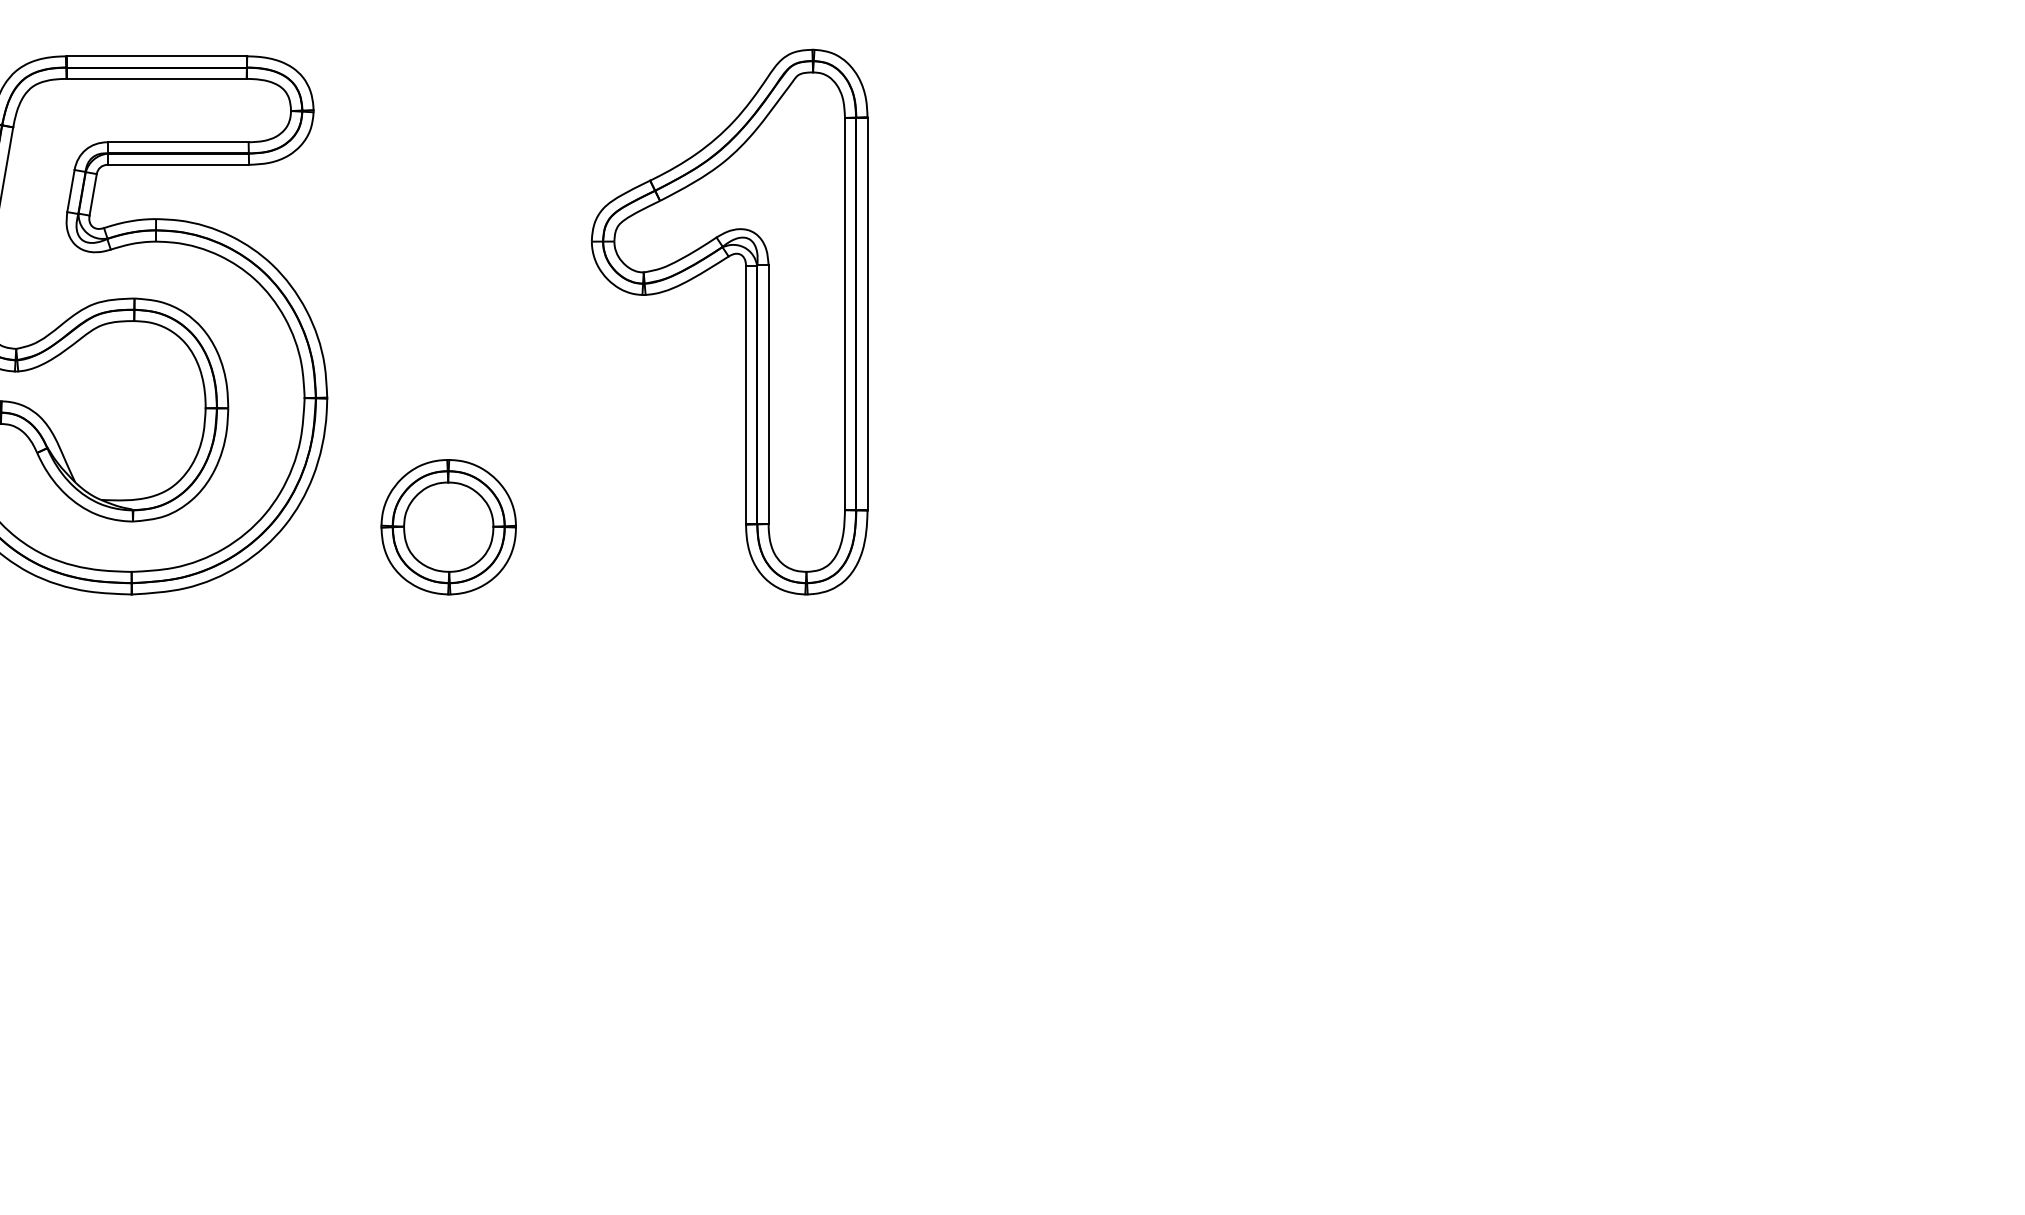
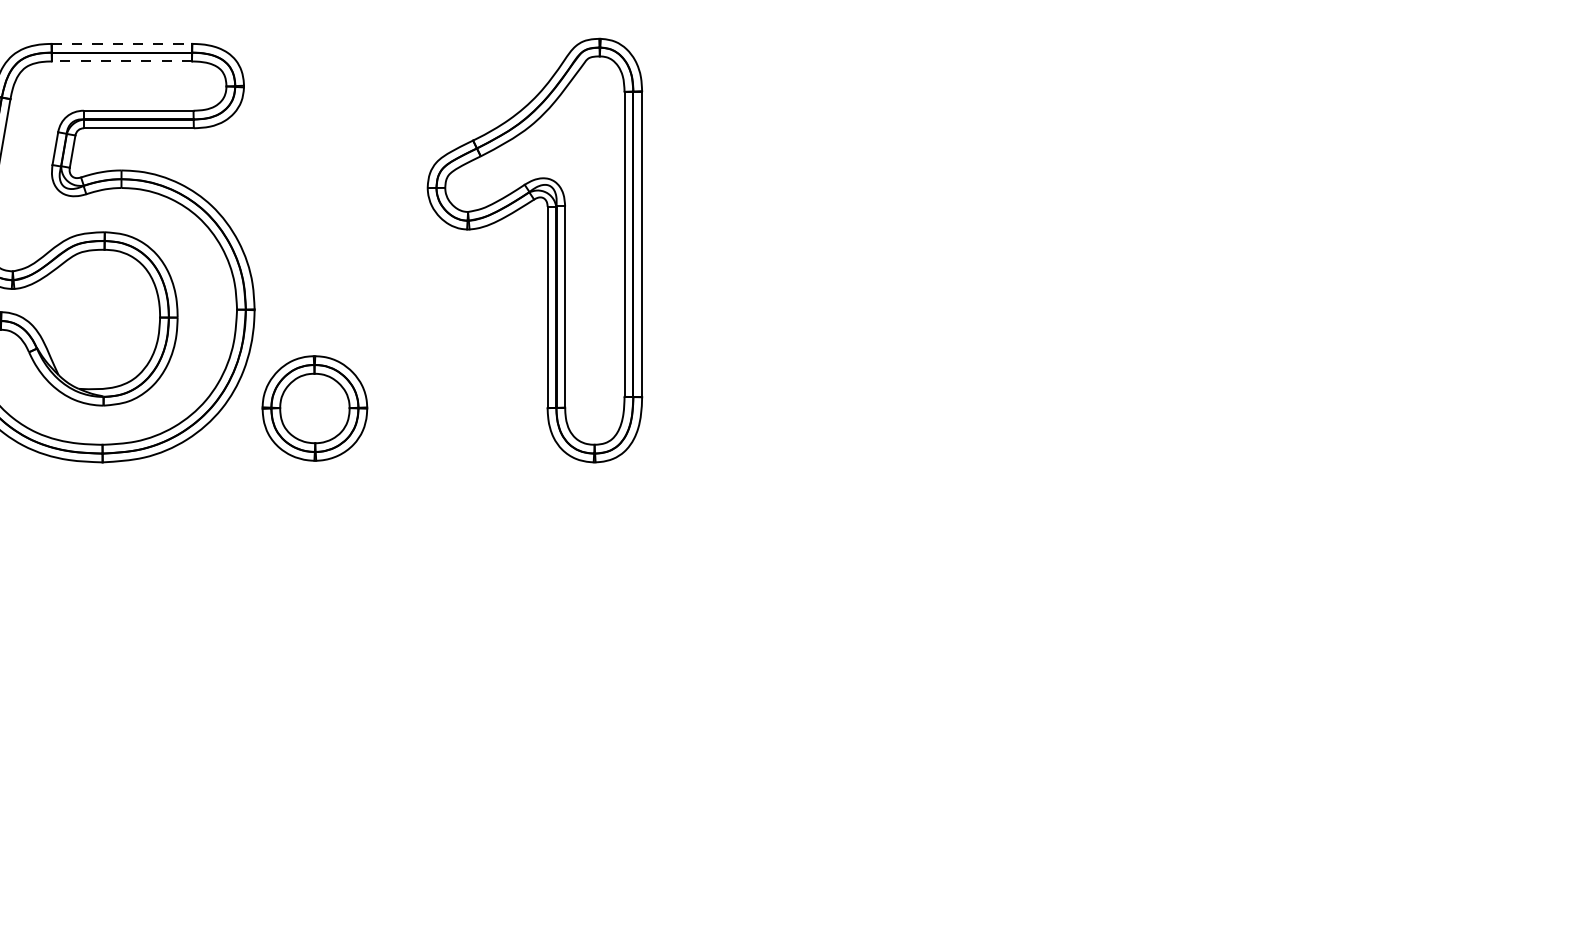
line: (157, 56) -> (122, 44), solid -> dashed
line: (156, 78) -> (121, 61), solid -> dashed
part: (745, 321) -> (547, 250), moved
part: (448, 527) -> (314, 408), moved

